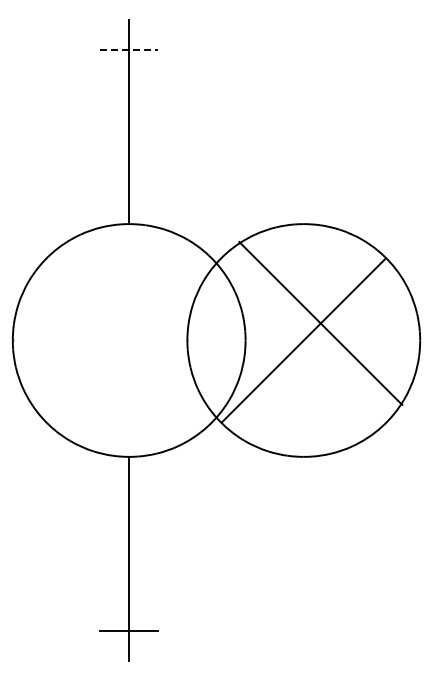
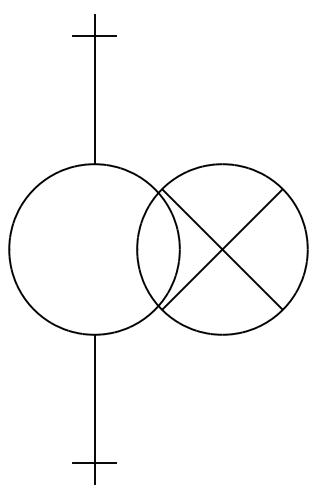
line: (129, 49) -> (94, 36), dashed -> solid
line: (320, 323) -> (222, 249), moved

